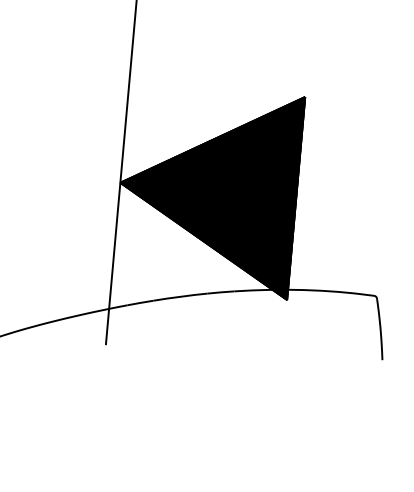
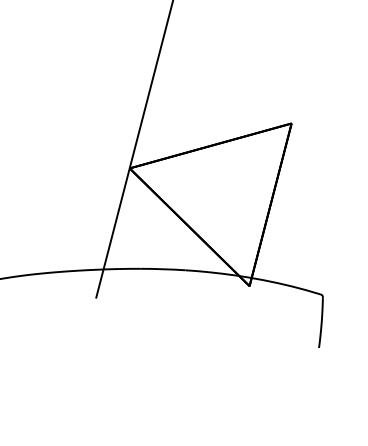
fill: (224, 209) -> (210, 204), removed

